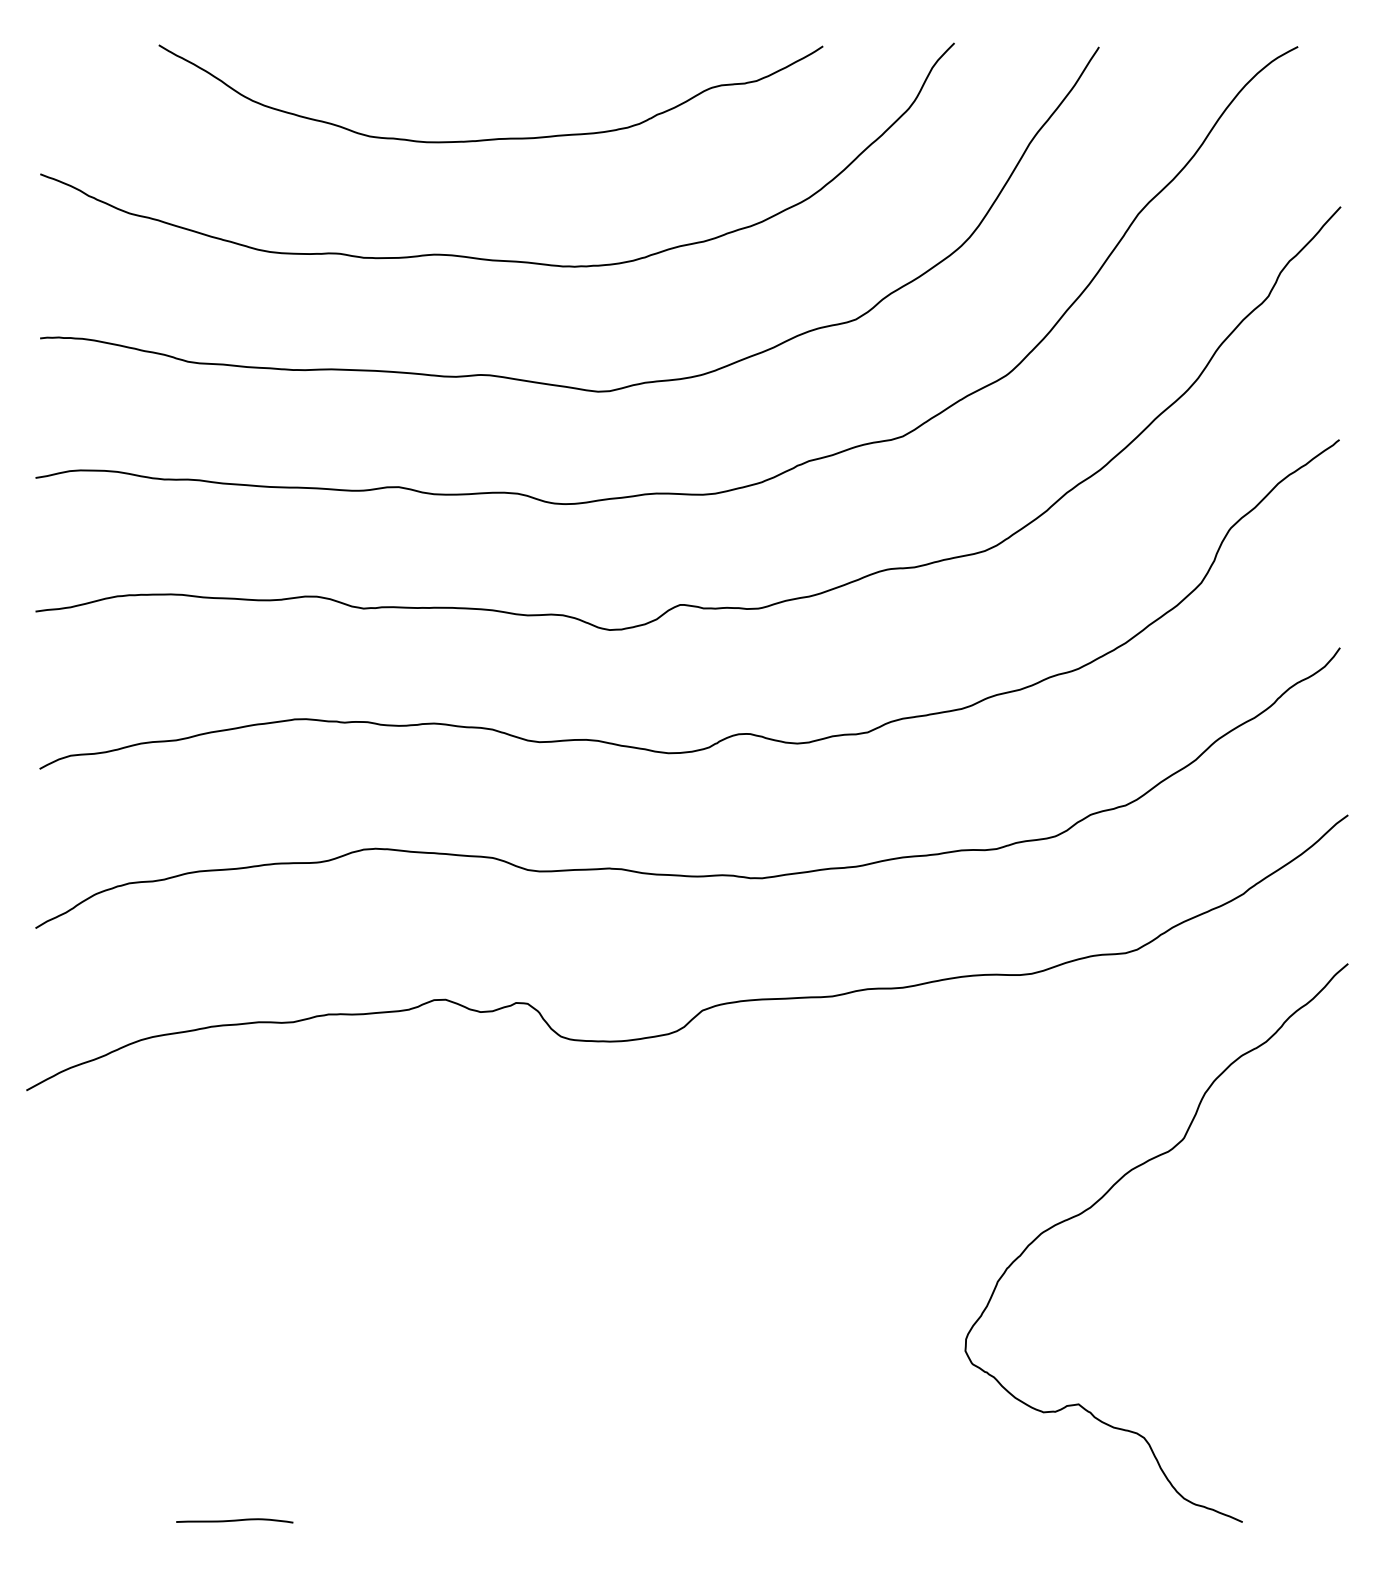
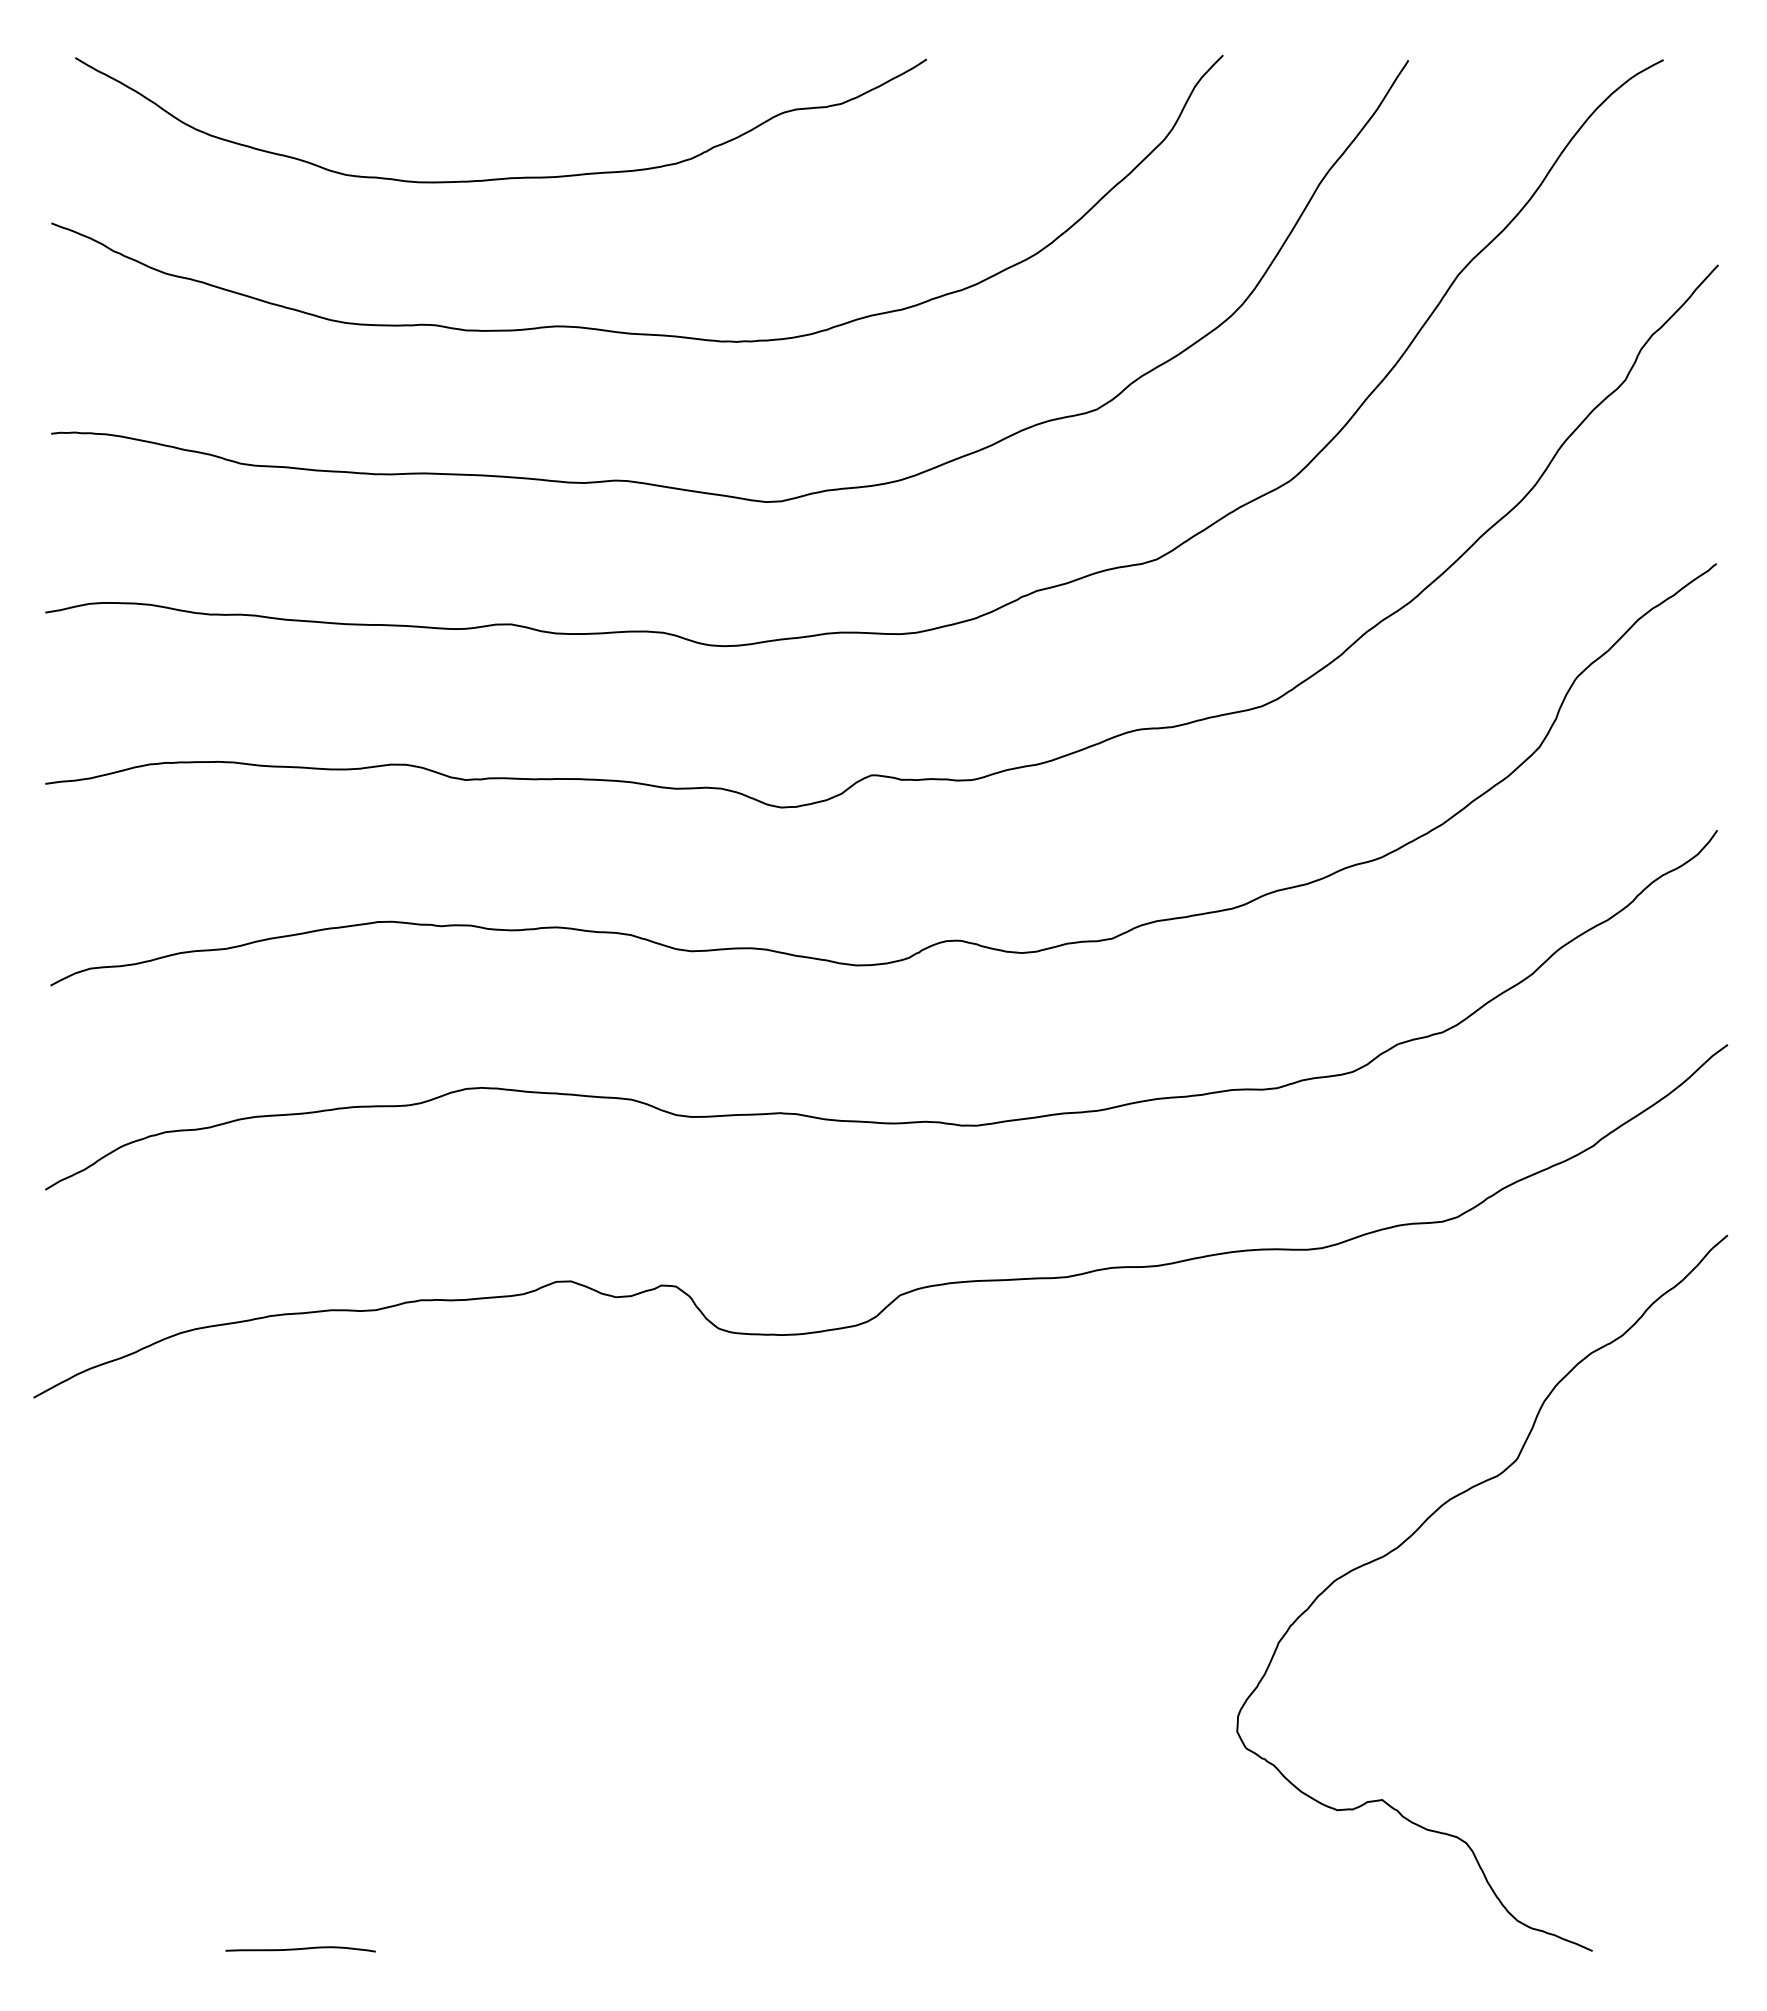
curve: (493, 138) -> (504, 177), moved

